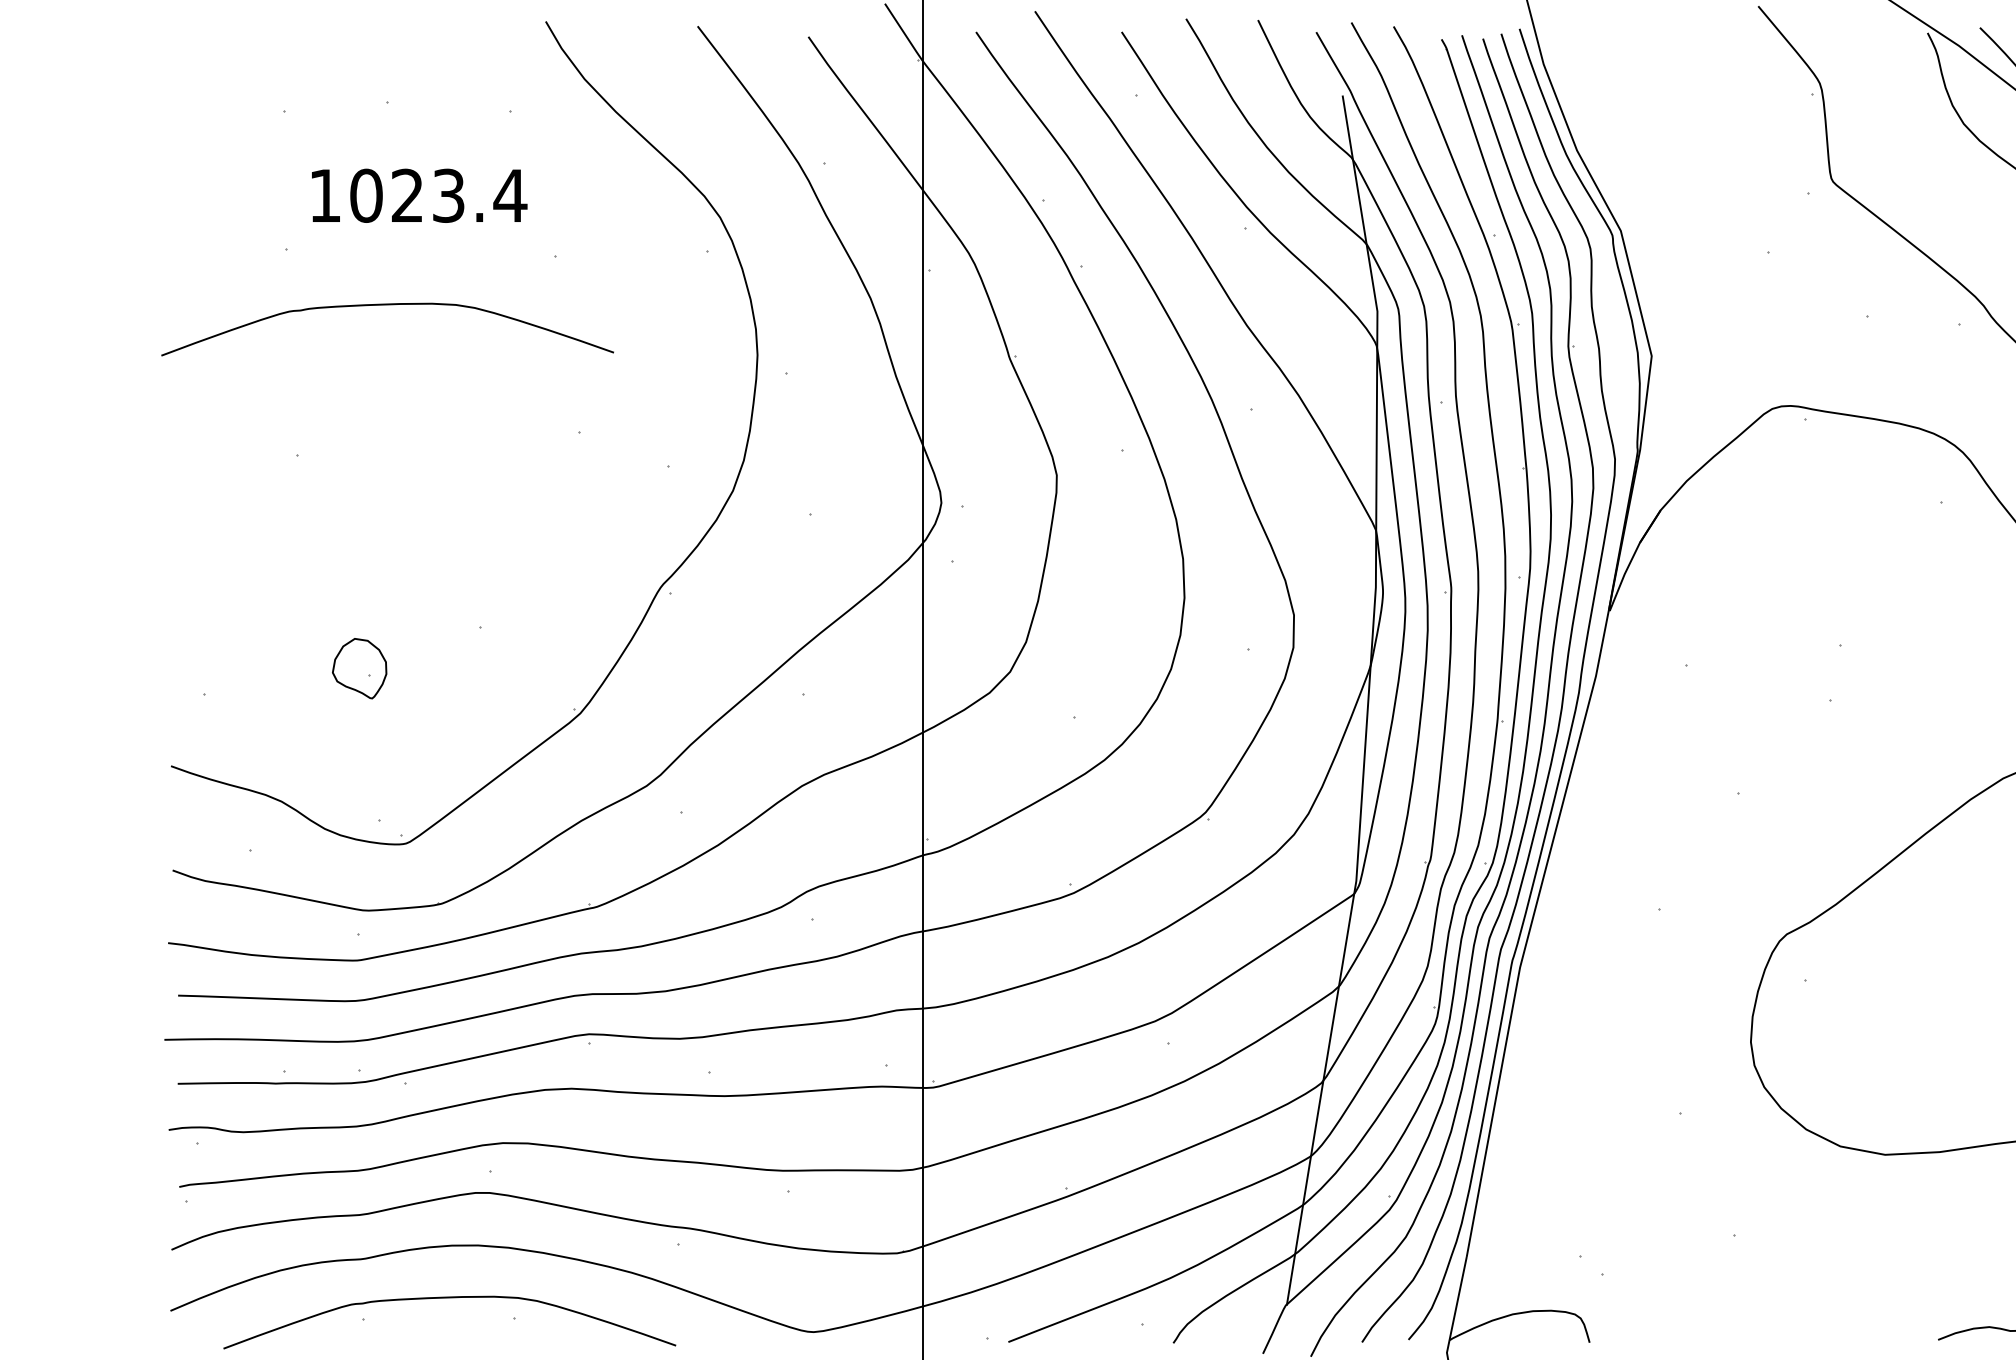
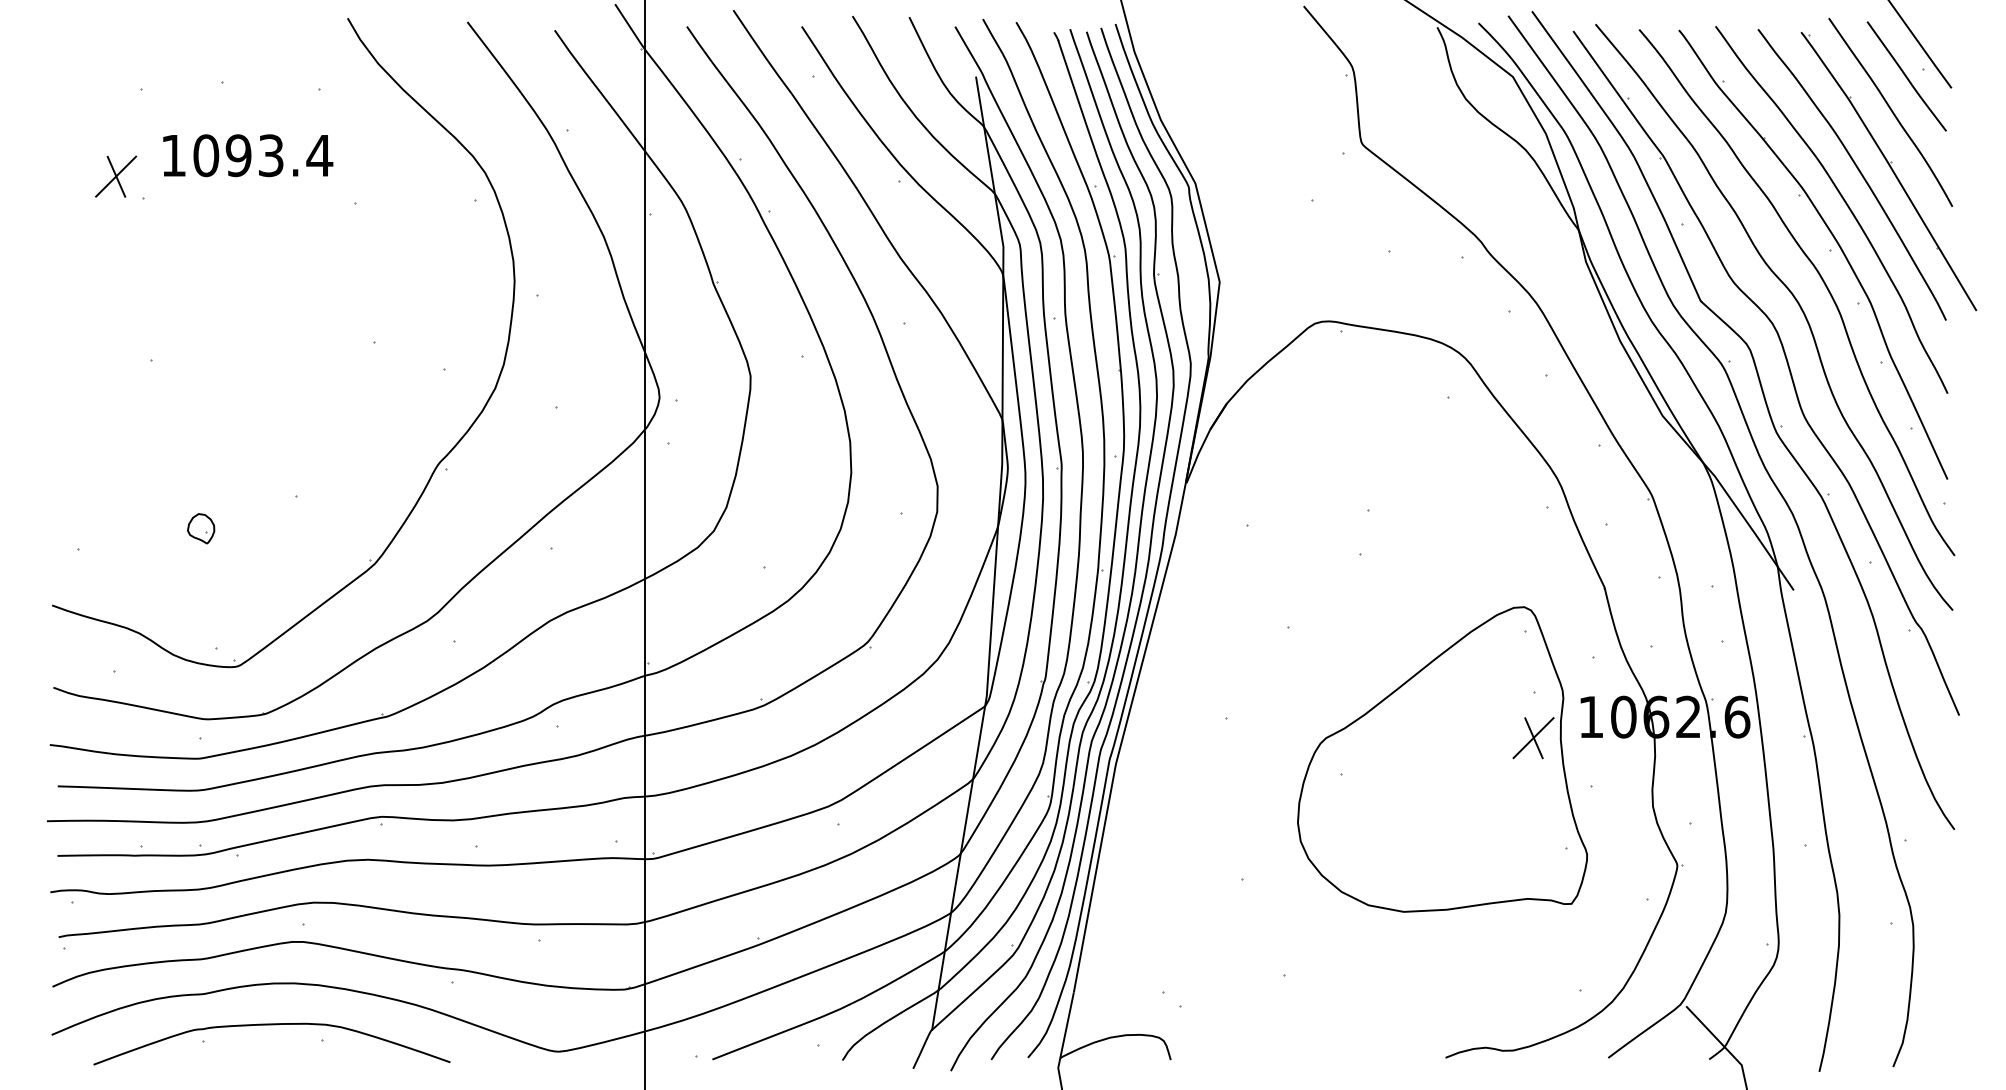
text: (407, 195) -> (238, 155), 1023.4 -> 1093.4
part: (252, 222) -> (116, 176), added
curve: (387, 305) -> (222, 242), removed
part: (360, 668) -> (201, 528), size x0.62

